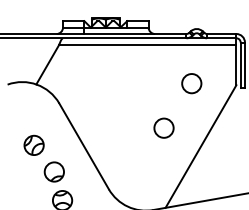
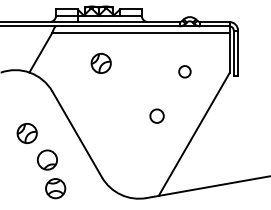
part: (107, 75) -> (100, 63), added
circle: (191, 83) -> (184, 71), size x0.6
circle: (163, 127) -> (156, 115), size x0.7

